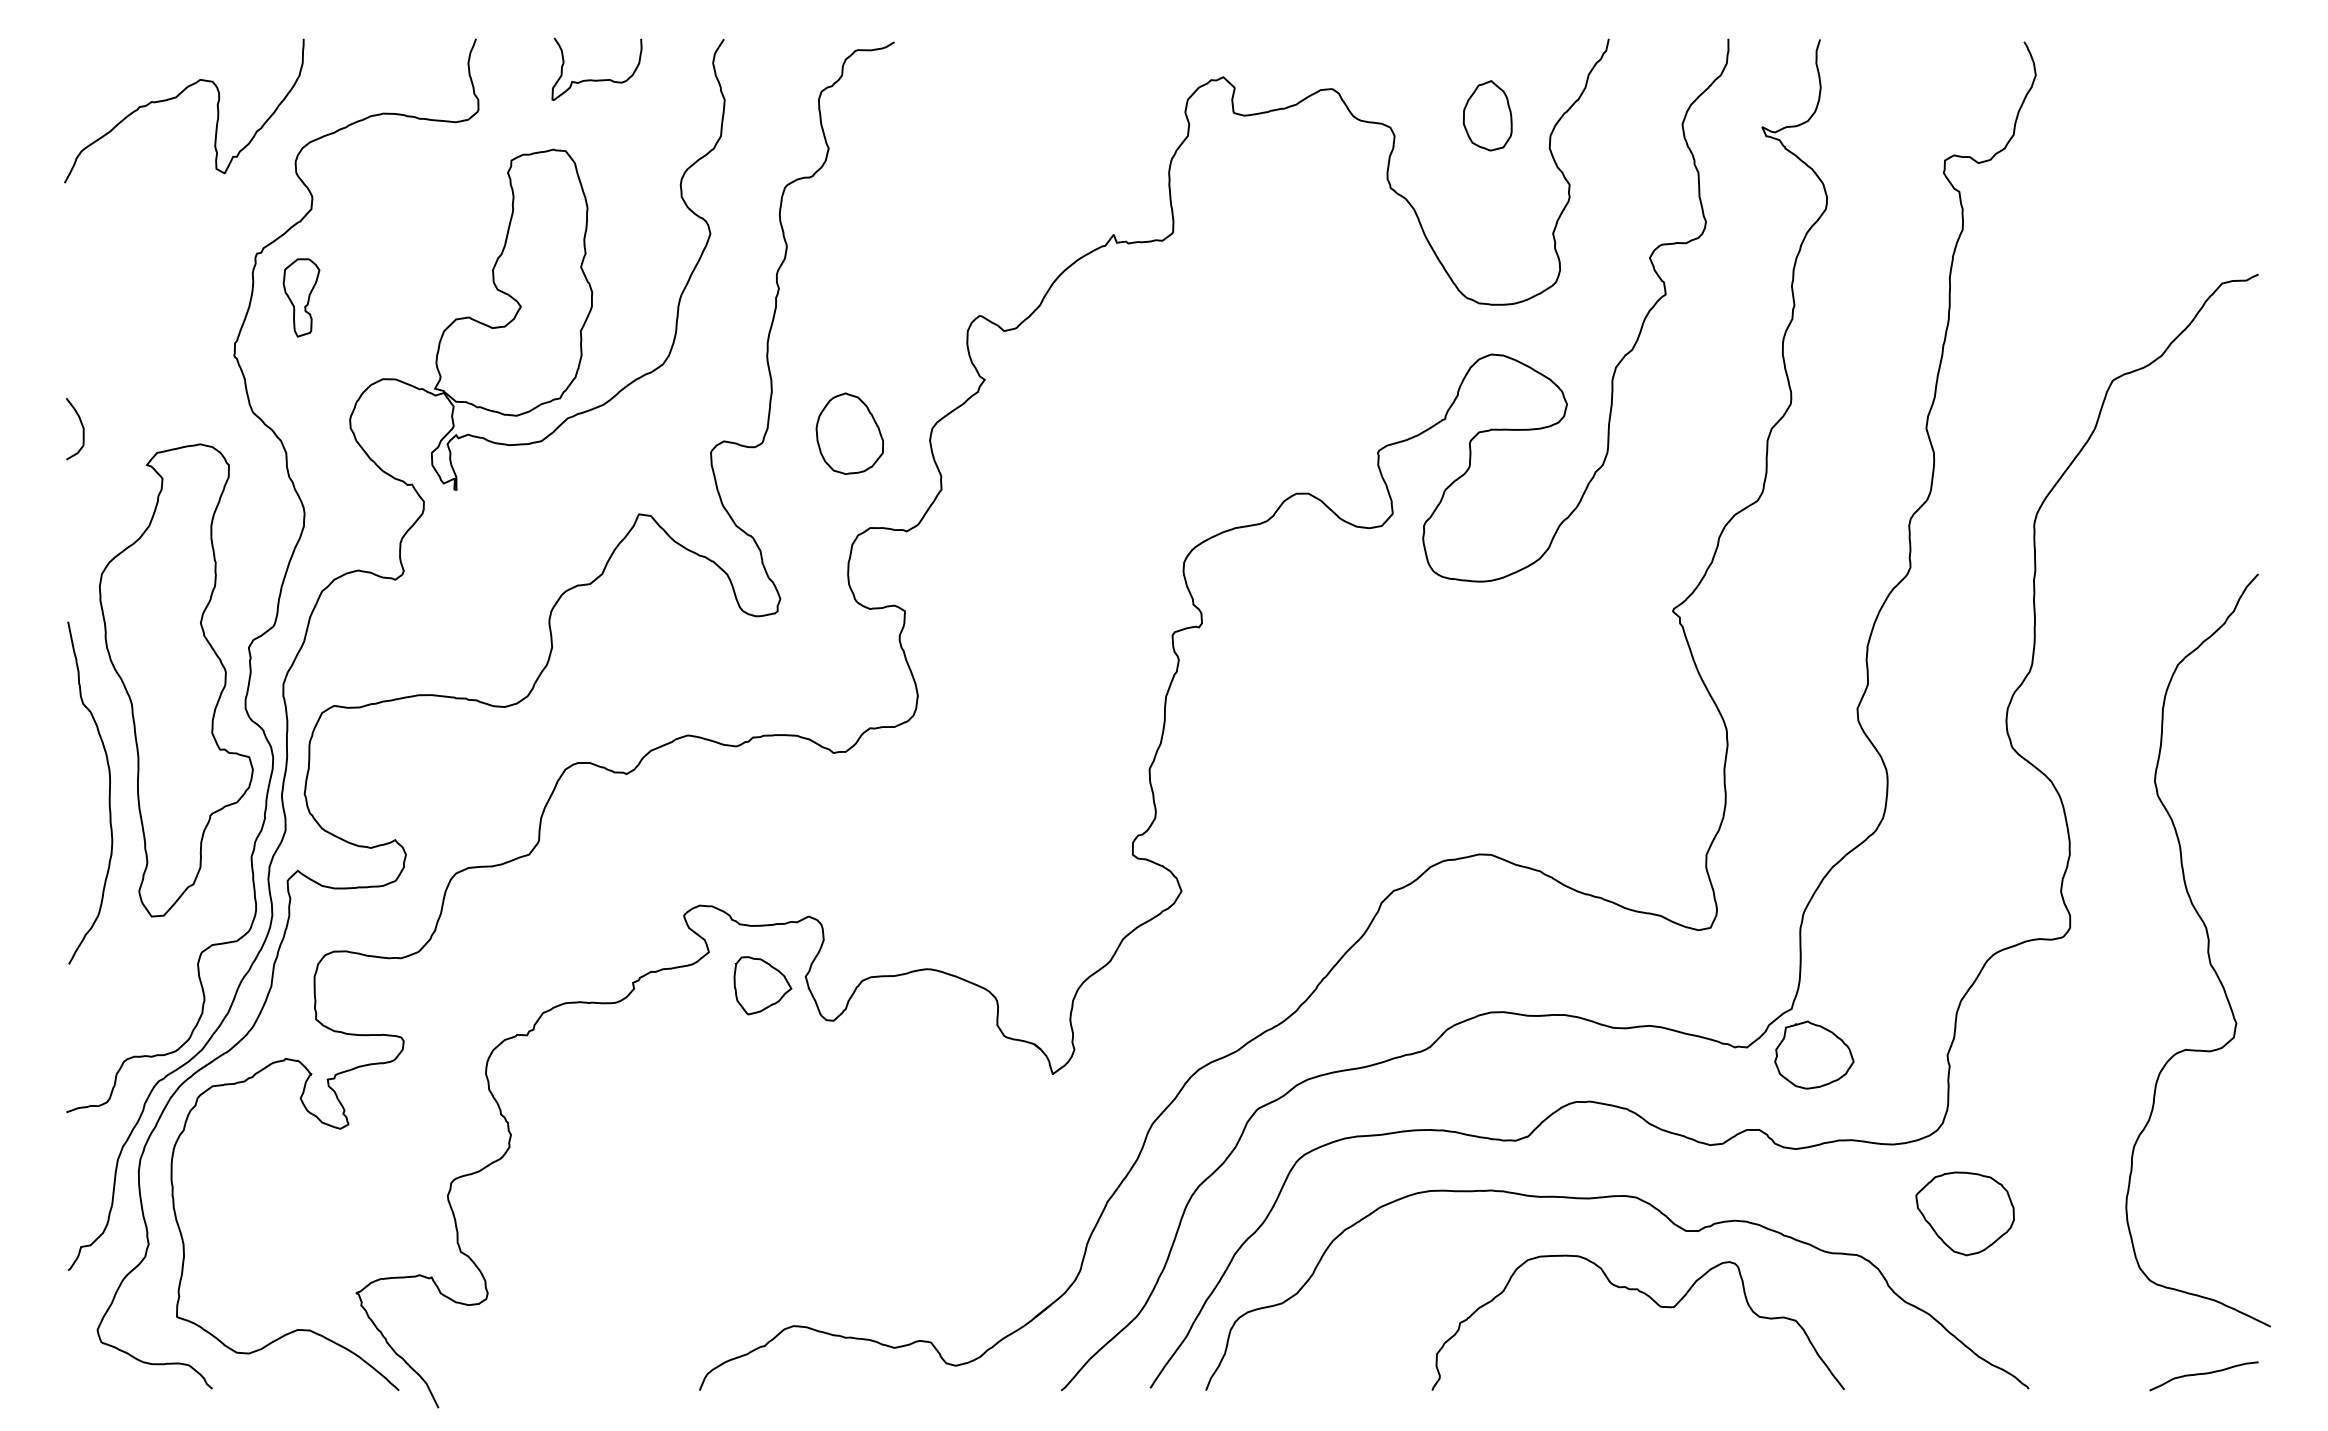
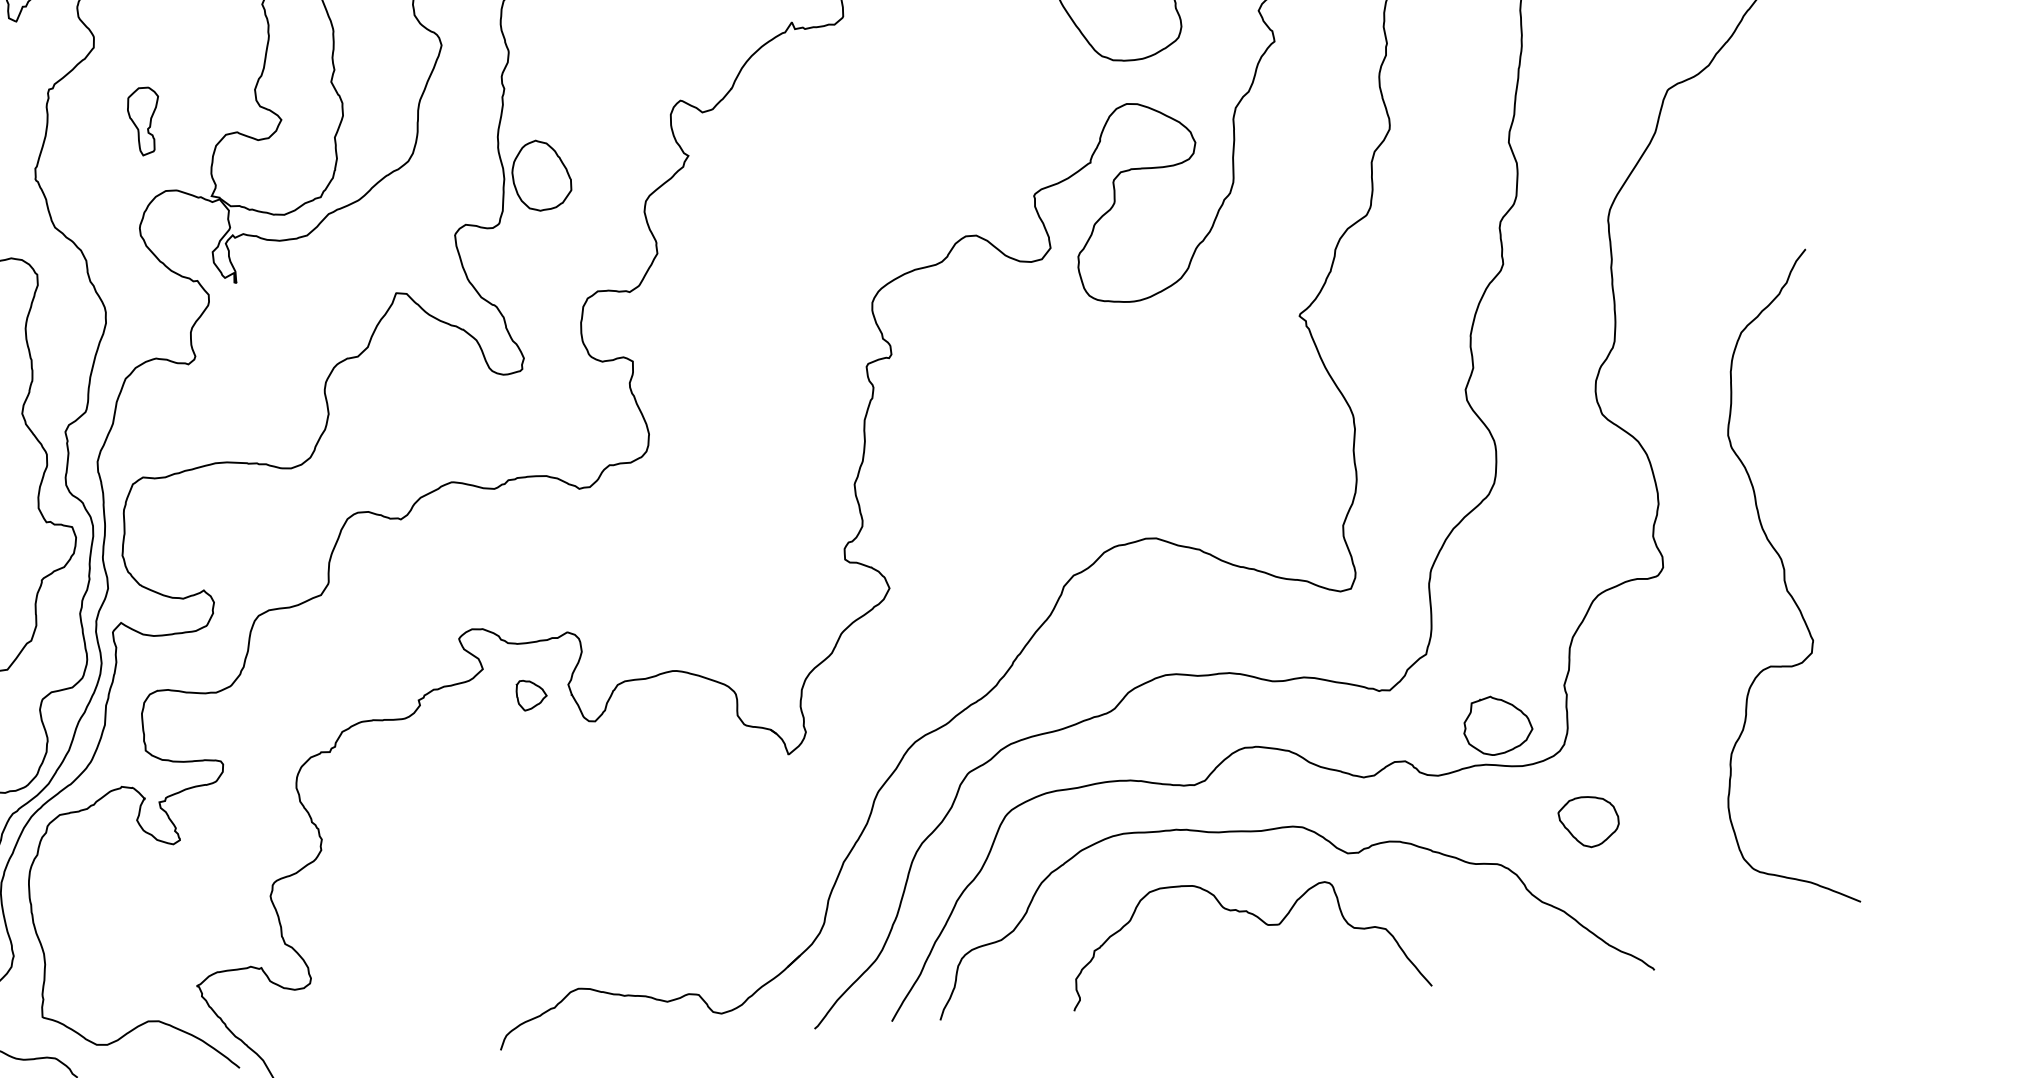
part: (301, 297) -> (144, 121), moved
part: (849, 433) -> (541, 175), moved
part: (762, 985) -> (531, 694), size x0.6
part: (1814, 1054) -> (1498, 724), moved
part: (1964, 1213) -> (1588, 821), size x0.7
curve: (1655, 1303) -> (1262, 922), moved
curve: (2203, 1374) -> (1805, 947), removed

